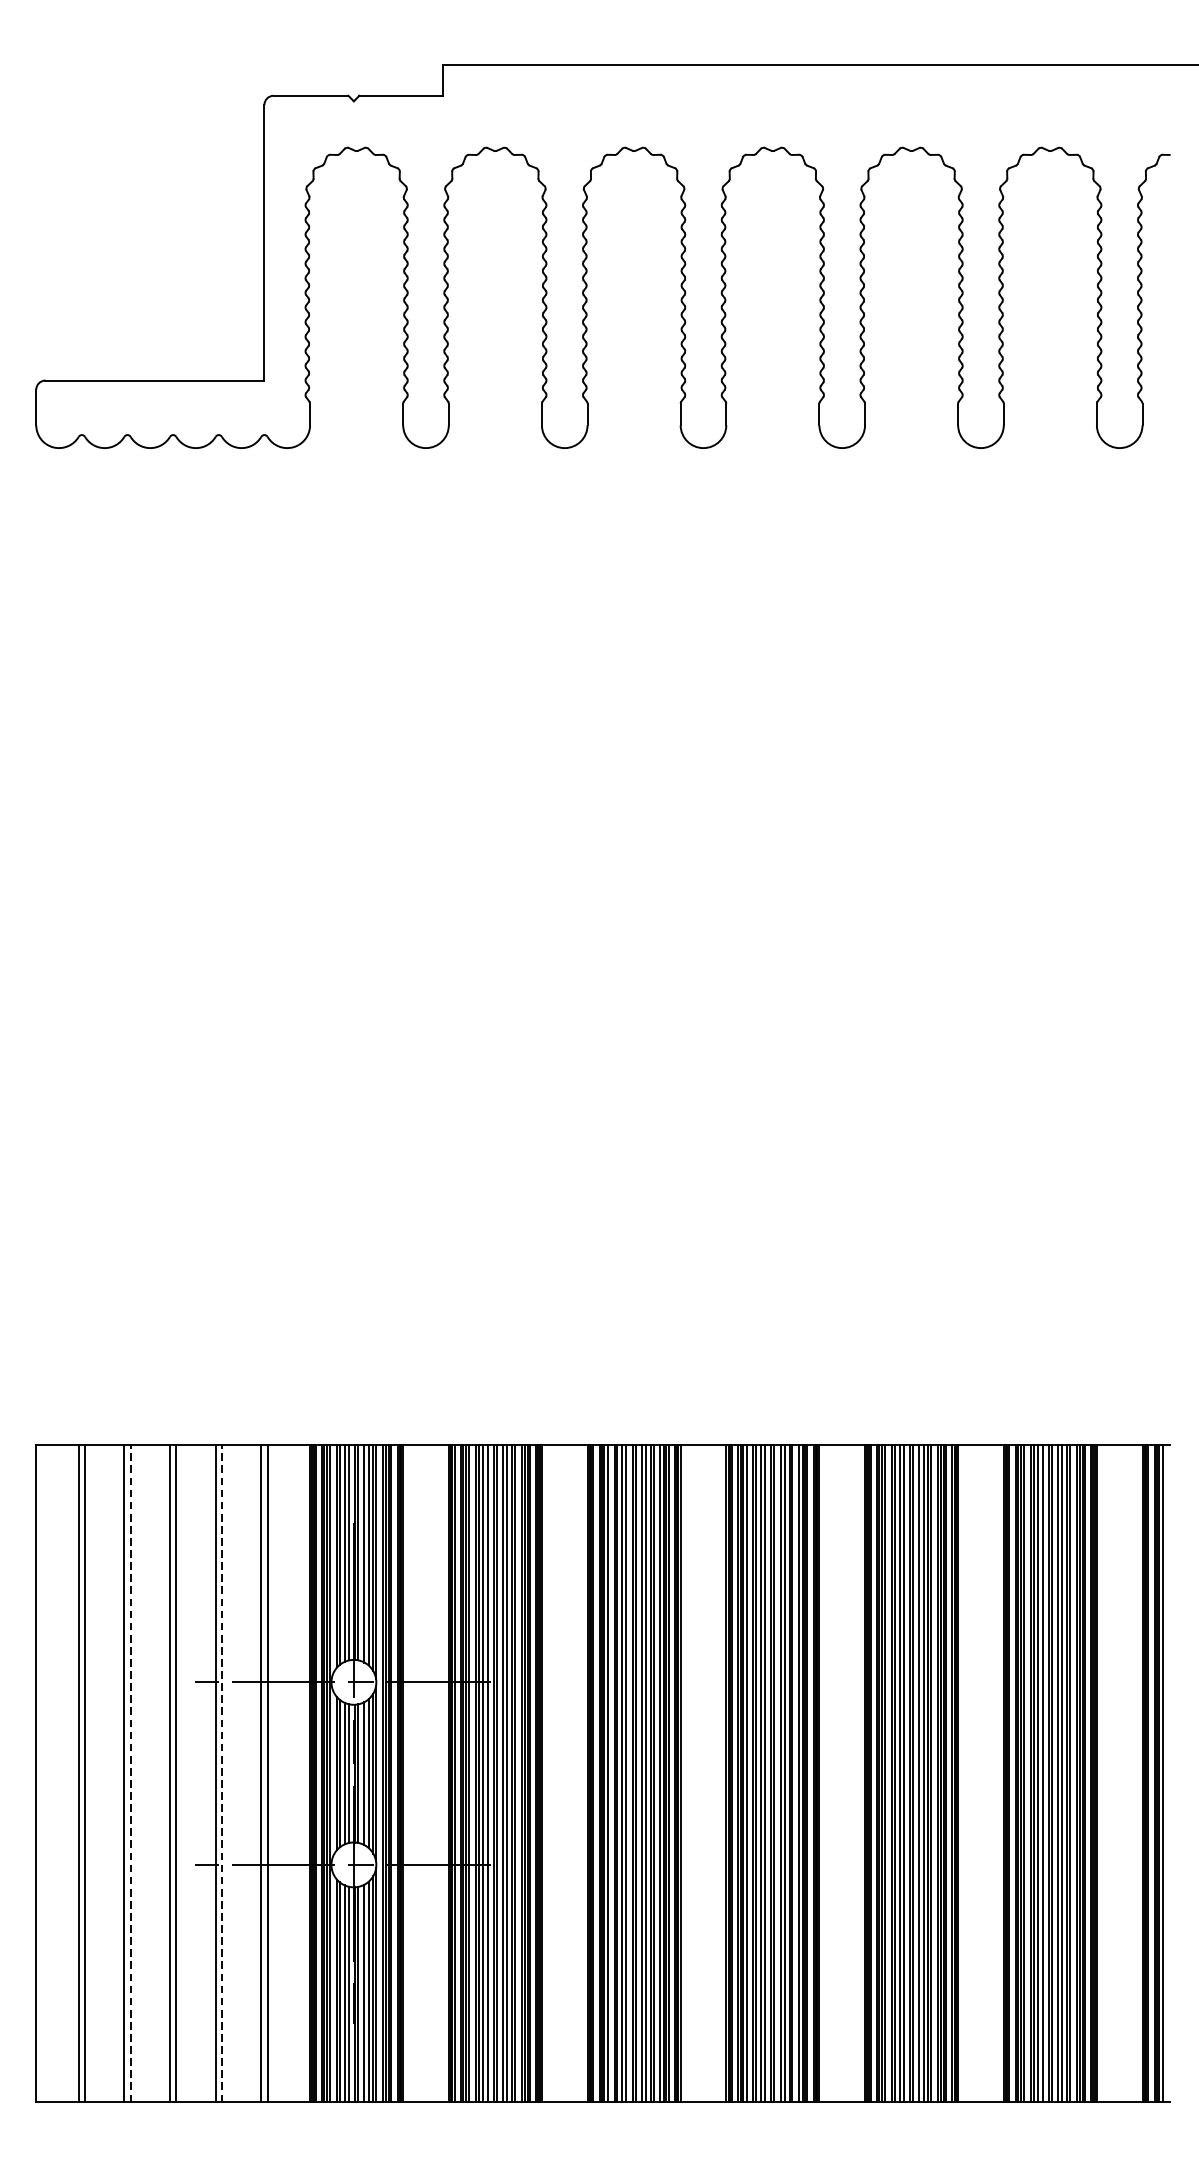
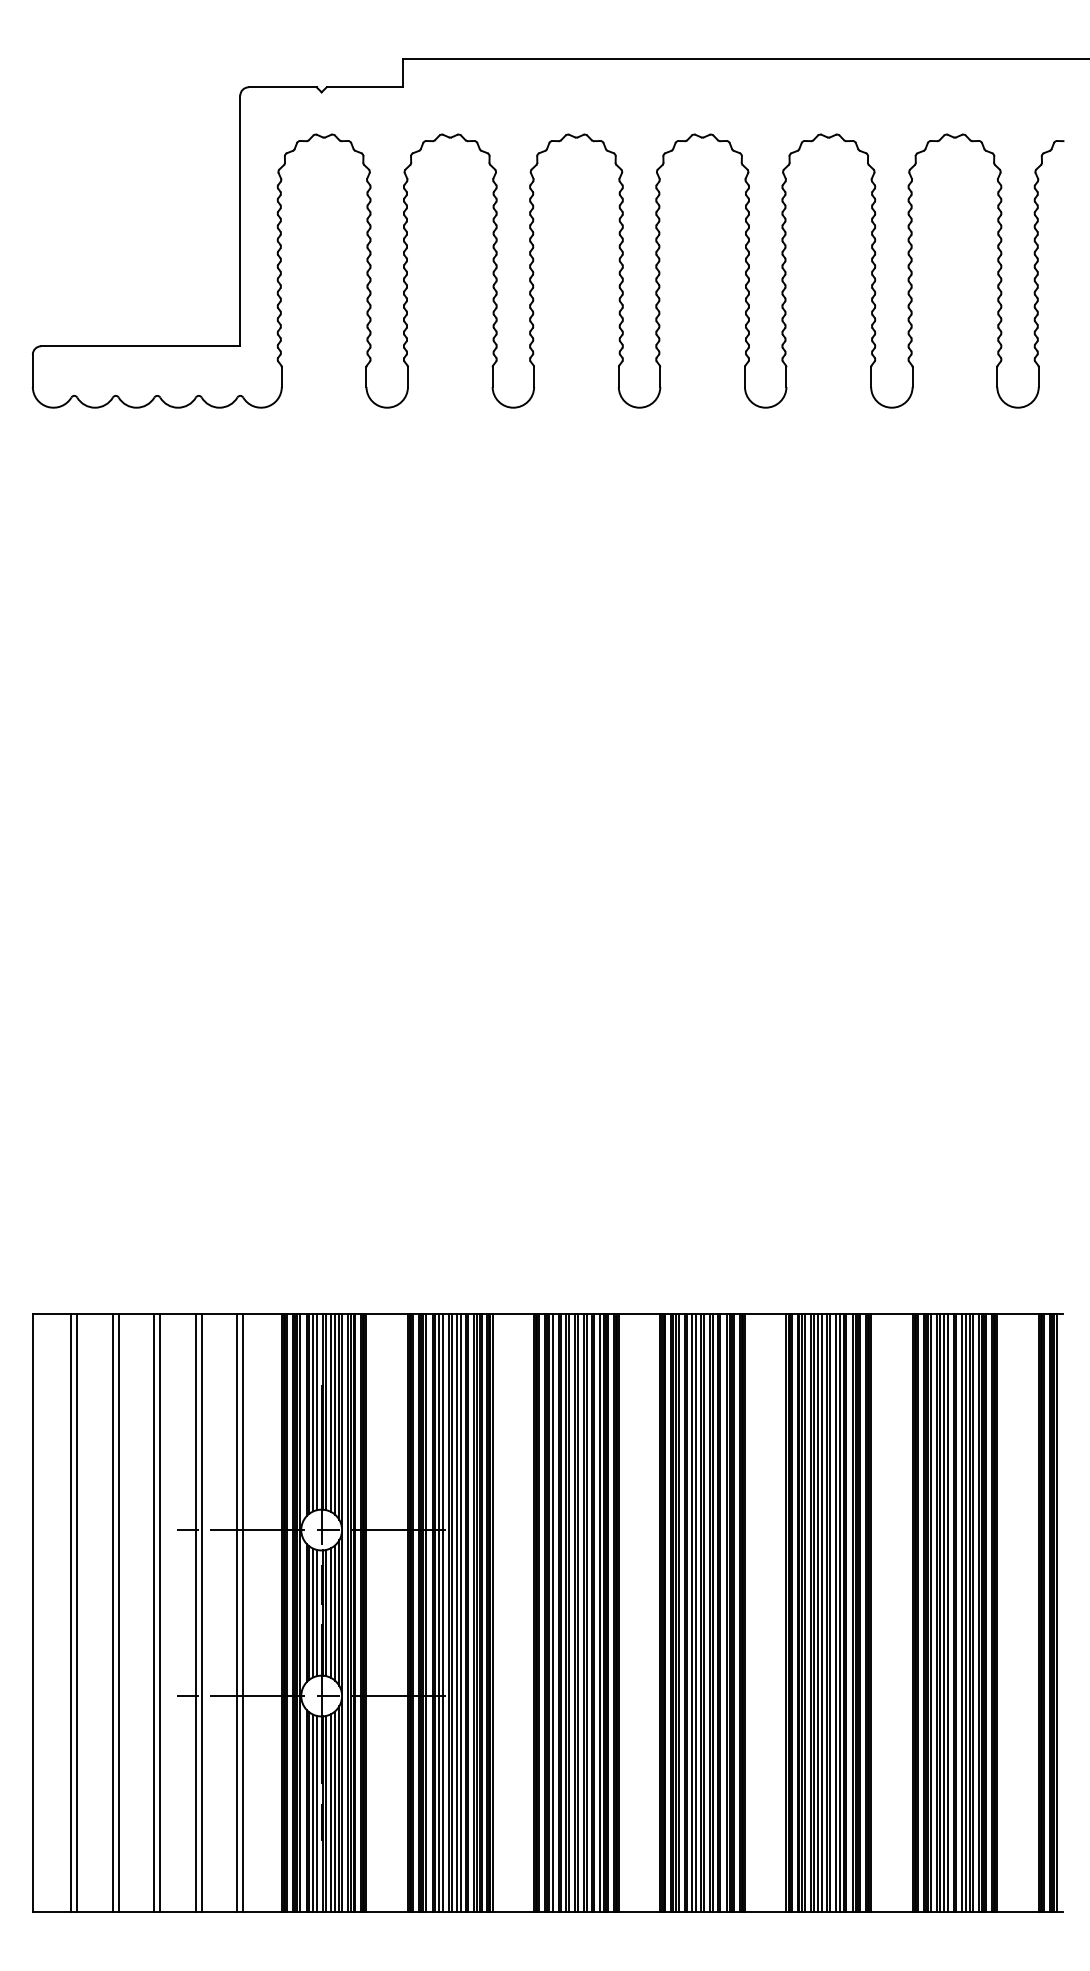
line: (130, 1774) -> (118, 1613), dashed -> solid
line: (221, 1774) -> (201, 1613), dashed -> solid

